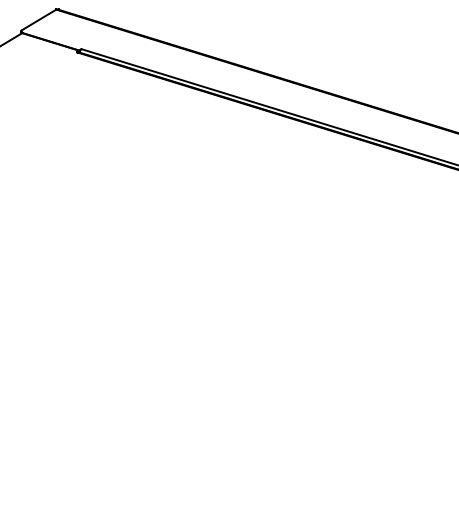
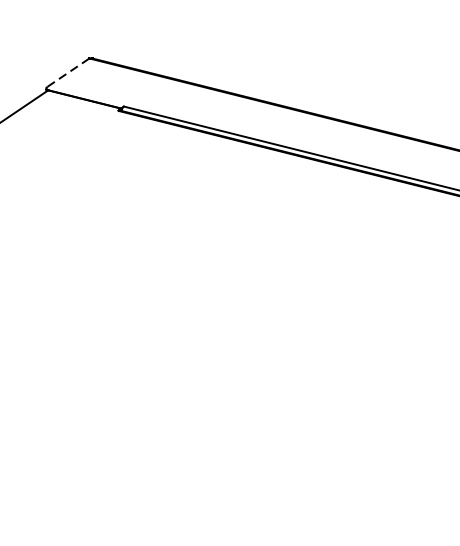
line: (39, 19) -> (68, 72), solid -> dashed

